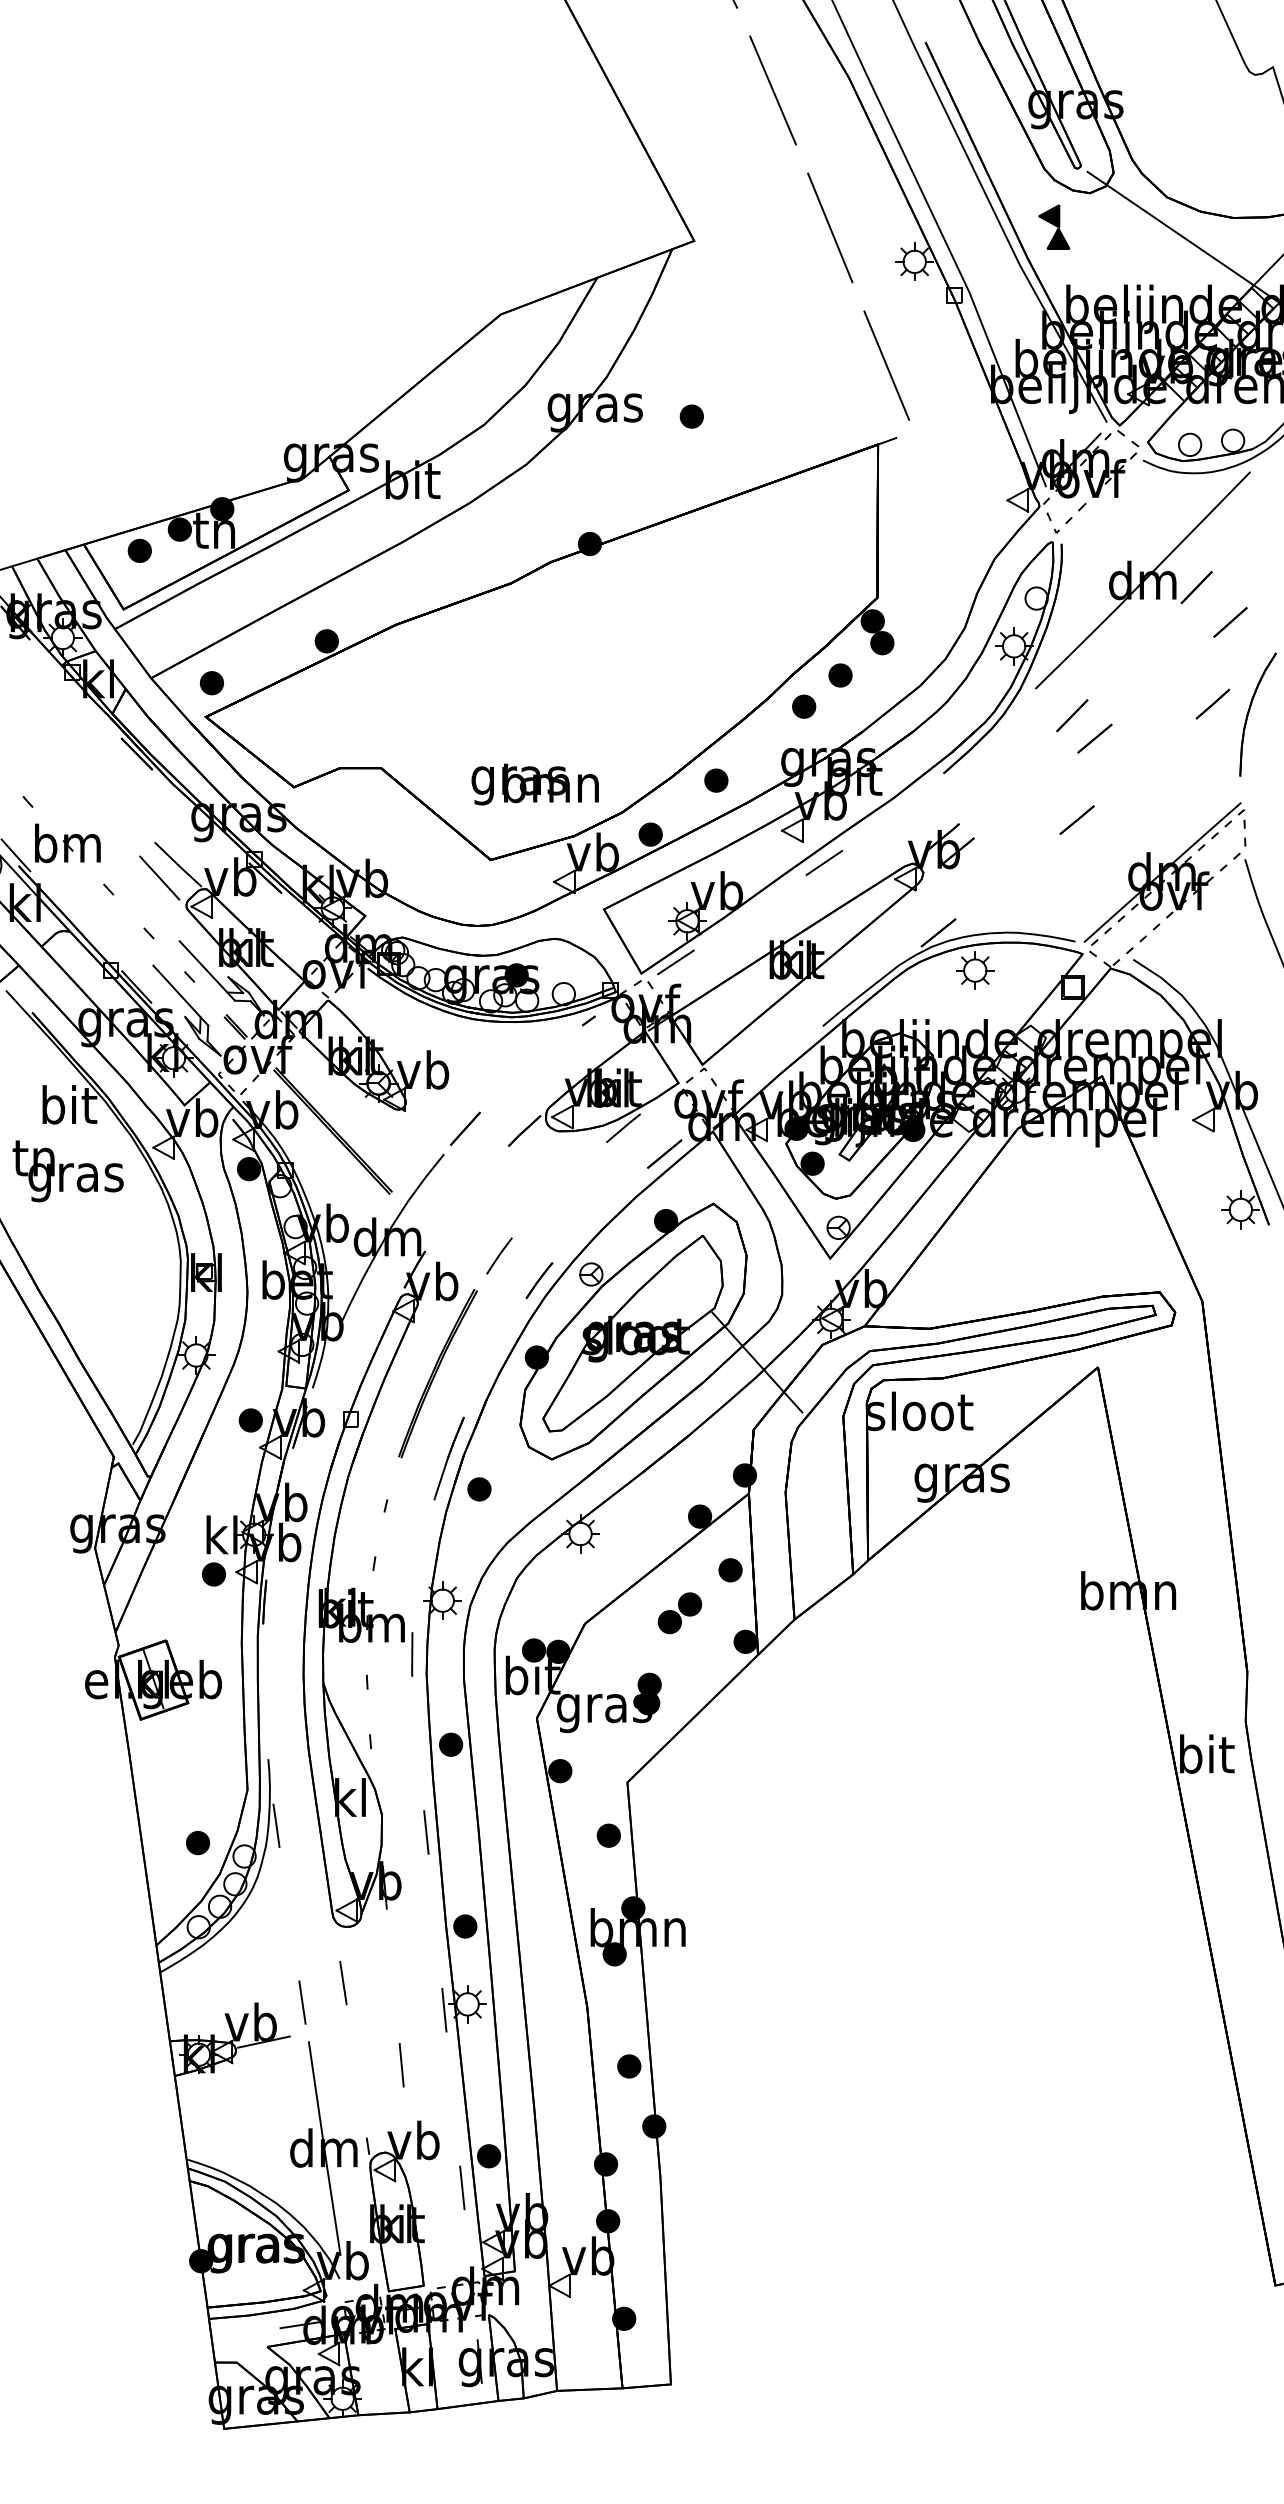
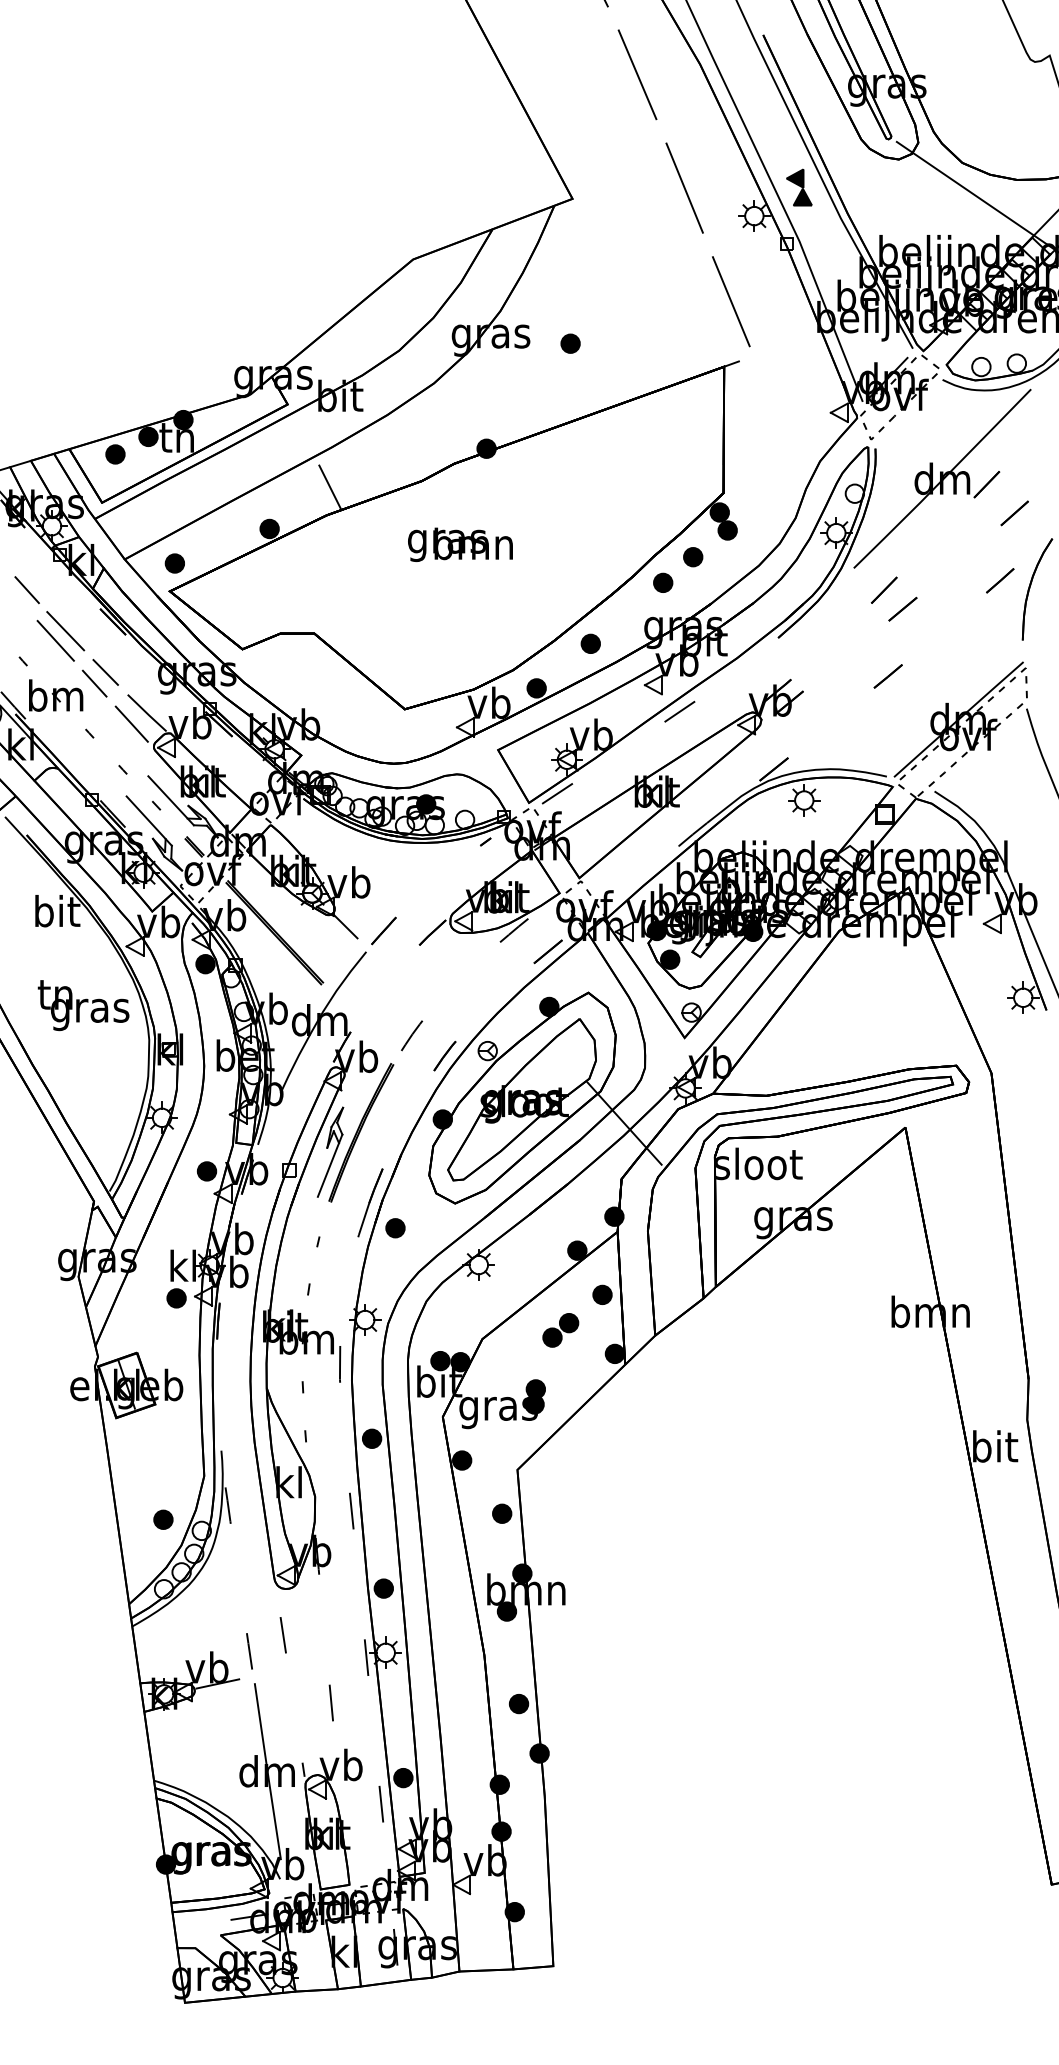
part: (1054, 226) -> (799, 186), moved
line: (400, 591) -> (330, 487), added
line: (32, 715) -> (26, 590), added
line: (79, 765) -> (65, 631), added
line: (67, 776) -> (55, 640), added
text: (534, 784) -> (459, 544), moved
line: (127, 815) -> (105, 672), added
line: (113, 828) -> (93, 683), added
line: (419, 1123) -> (346, 926), added
text: (67, 1171) -> (83, 1005), moved
part: (400, 1397) -> (330, 1152), added

